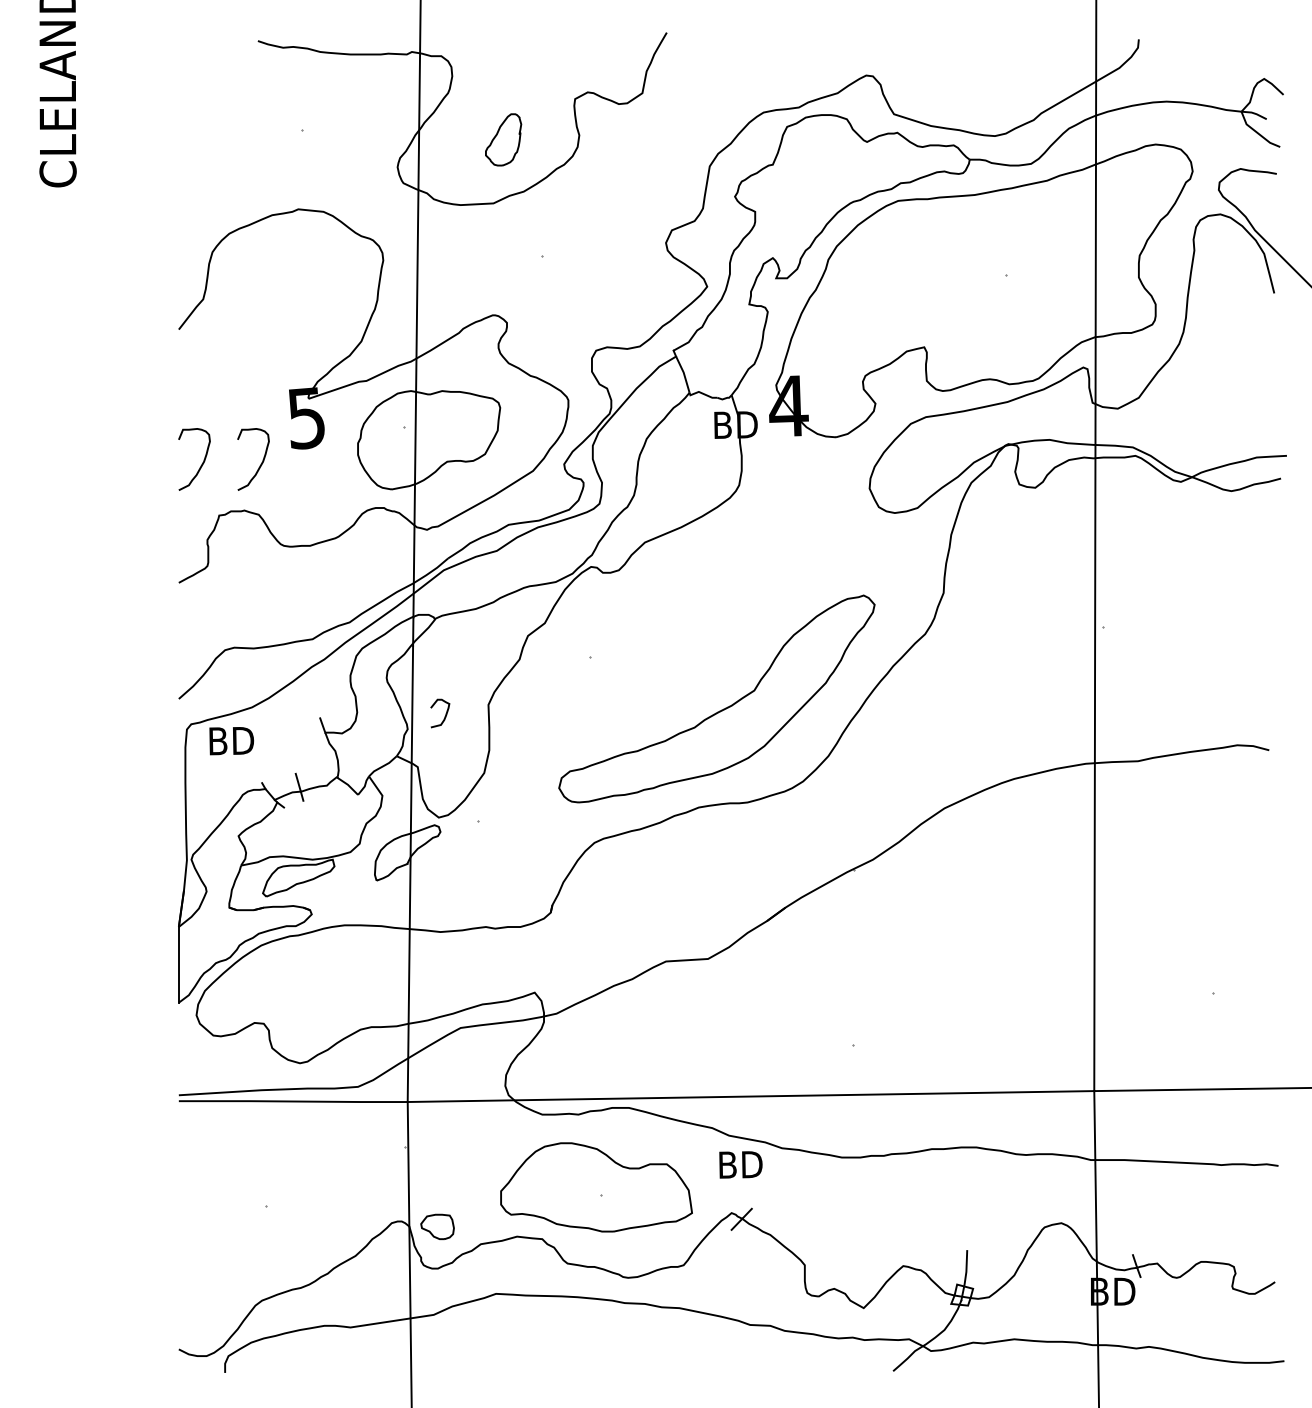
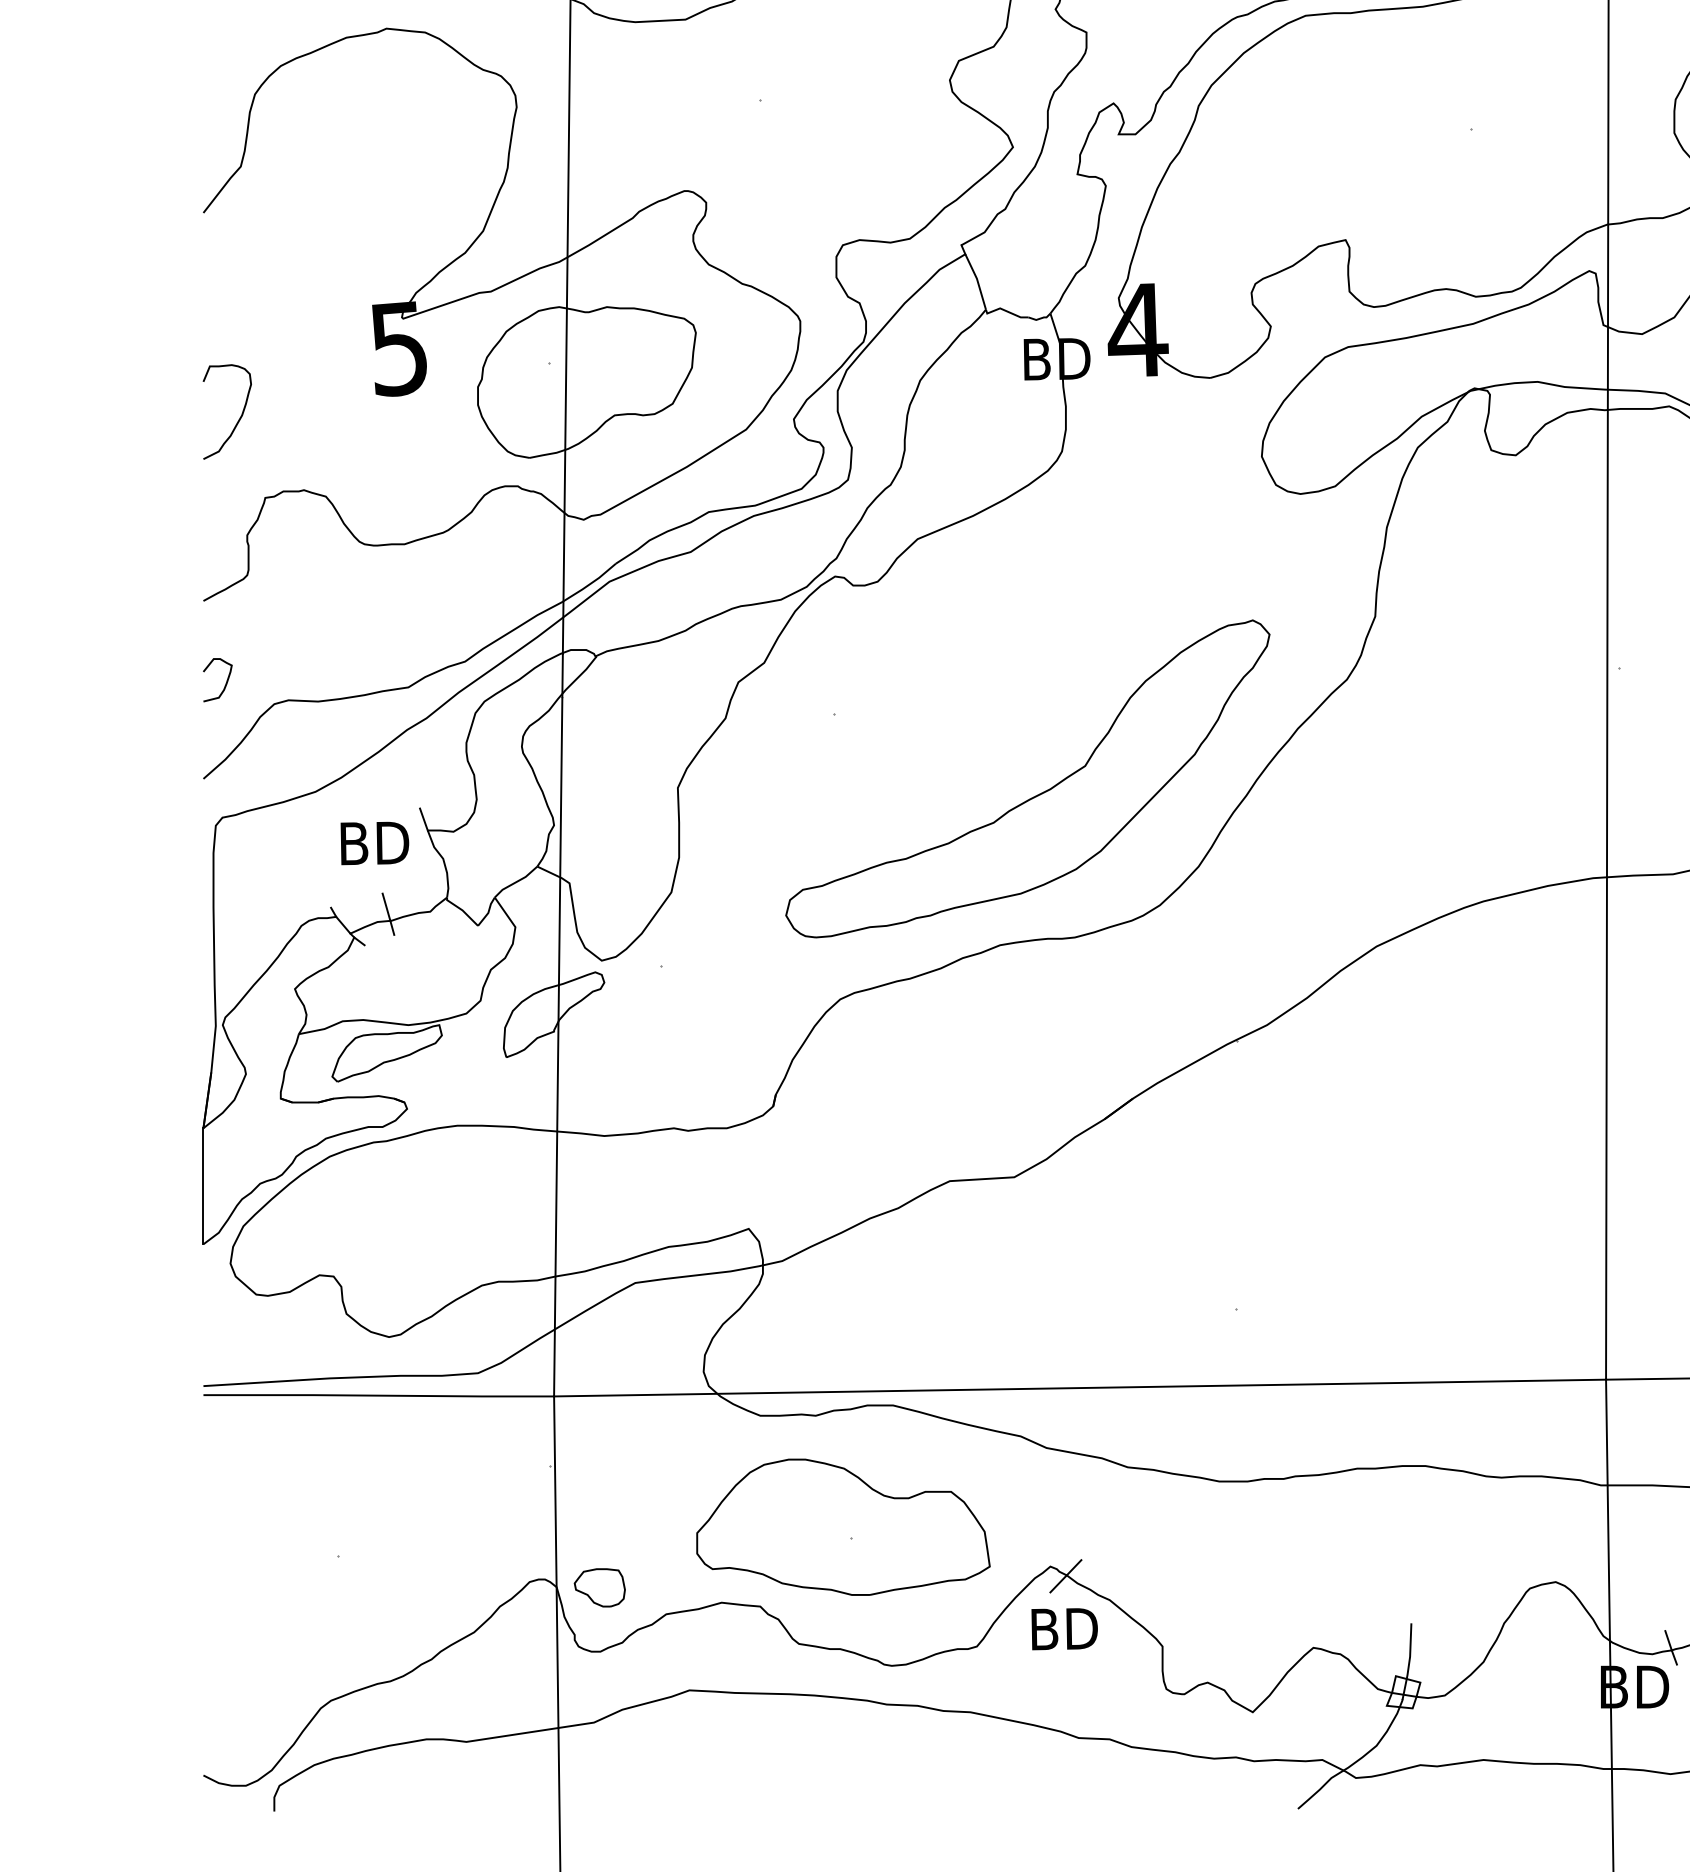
curve: (259, 465) -> (327, 421), removed
curve: (445, 713) -> (225, 680), moved
text: (231, 741) -> (374, 844), moved
text: (740, 1164) -> (1063, 1628), moved

